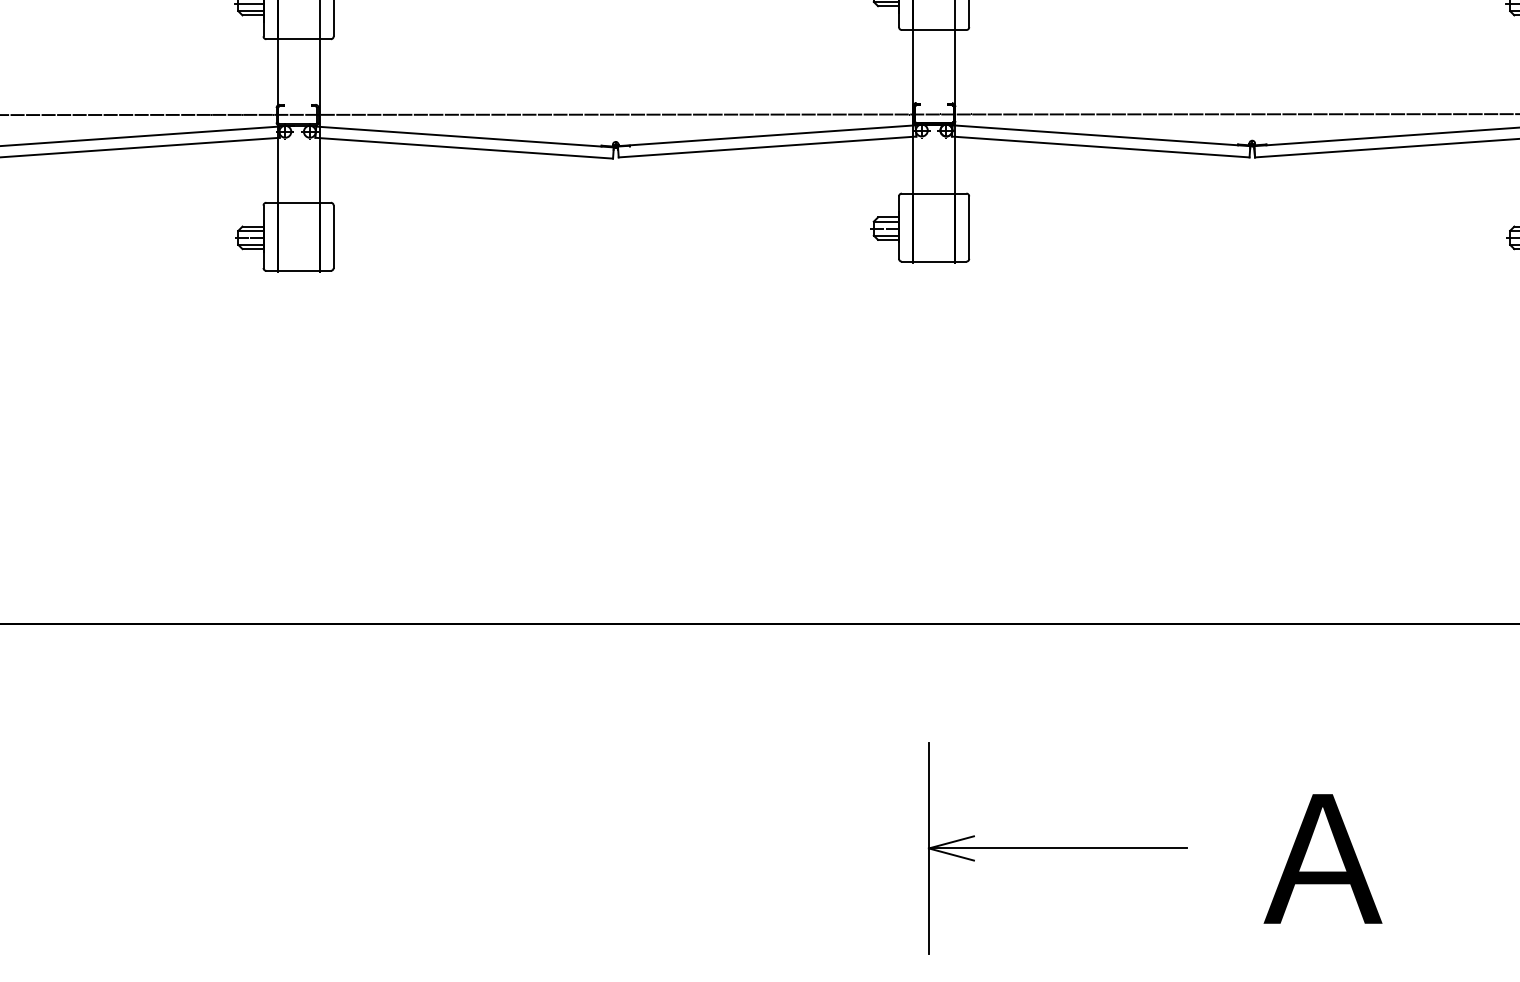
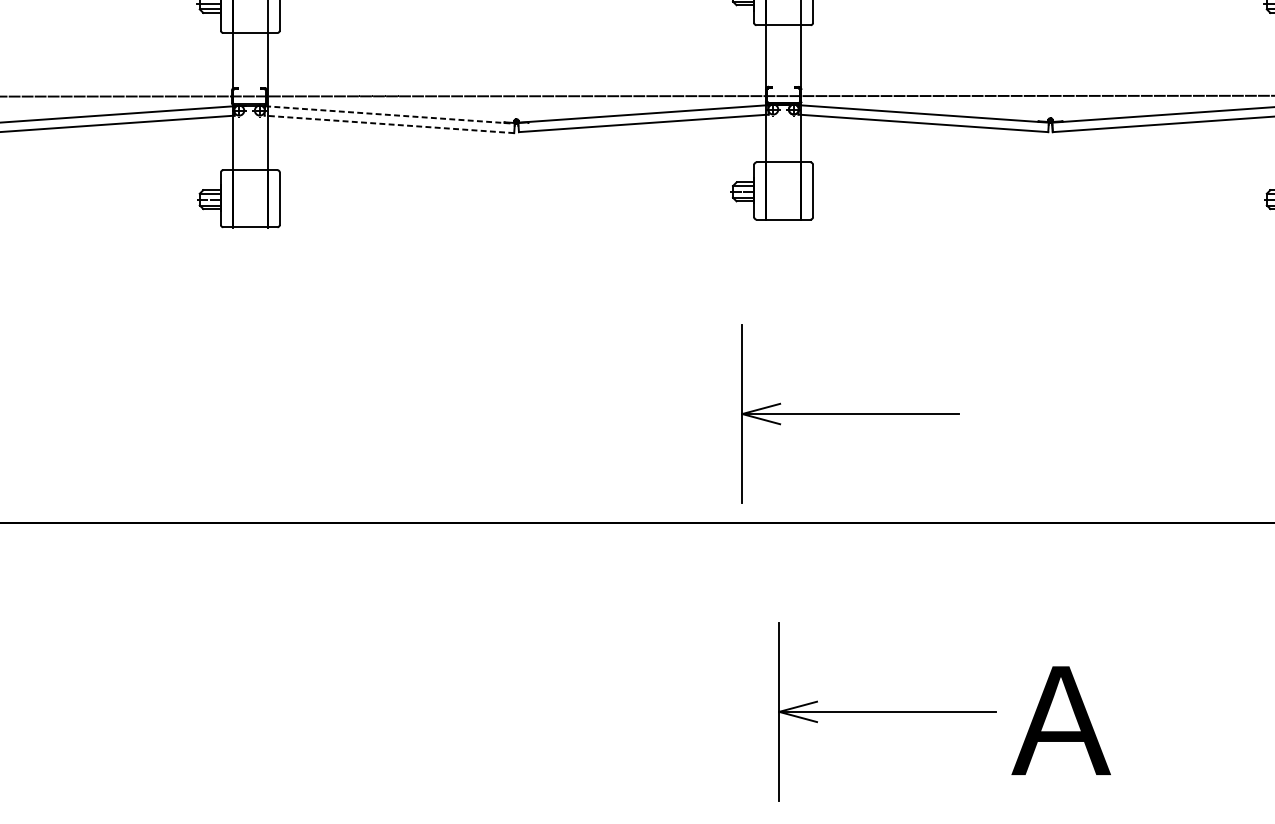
line: (465, 137) -> (390, 115), solid -> dashed
line: (463, 148) -> (388, 124), solid -> dashed
part: (1013, 493) -> (850, 414), added
text: (1322, 858) -> (1060, 720), moved

